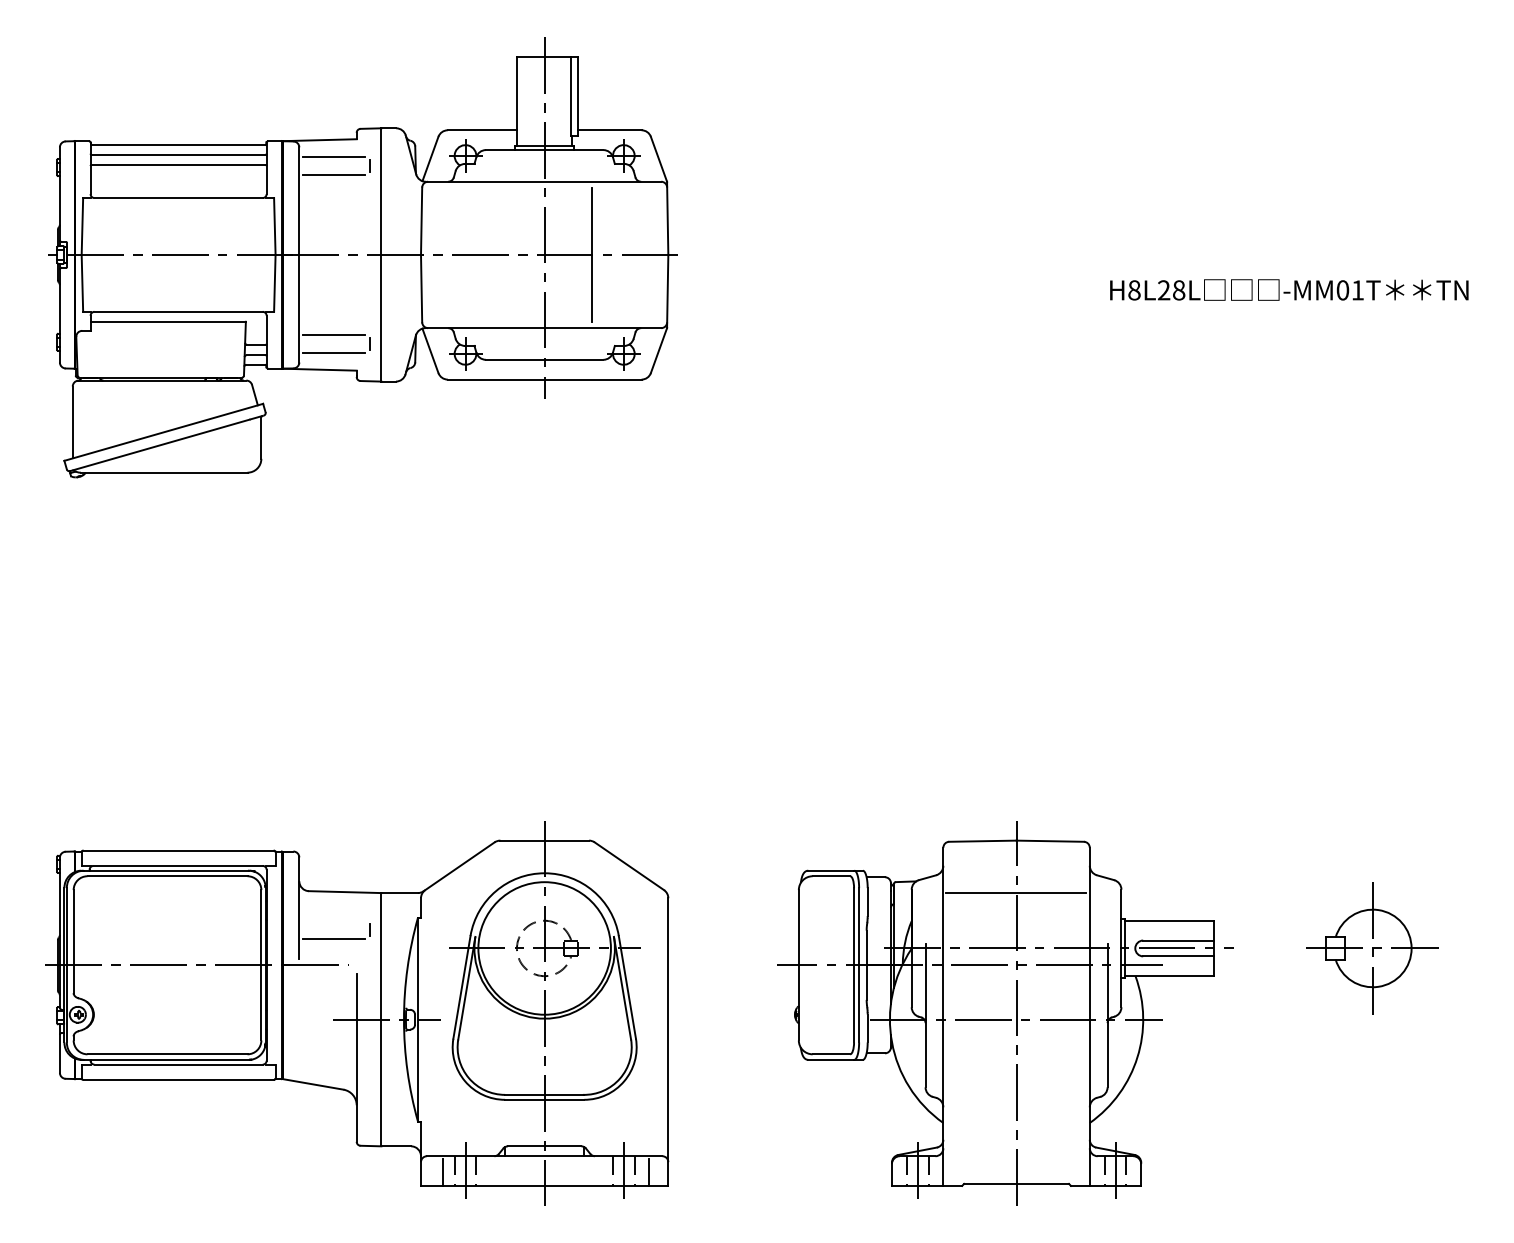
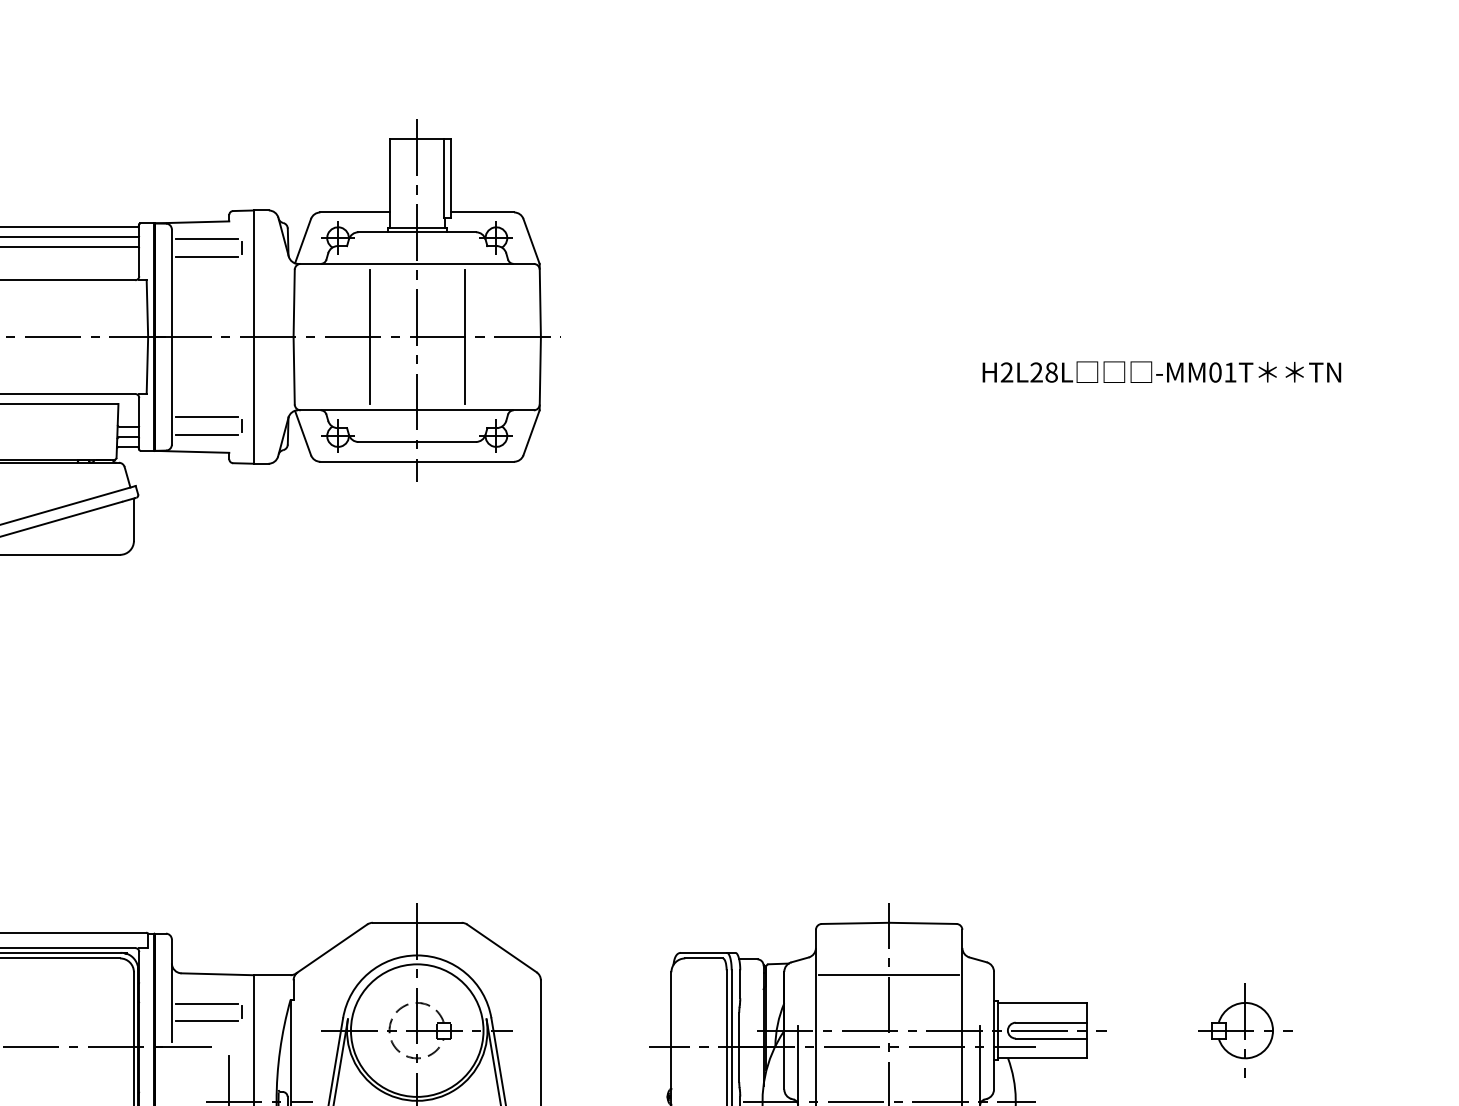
line: (497, 254) -> (370, 336), added
text: (1134, 290) -> (1007, 372), H8L28L -> H2L28L
line: (334, 921) -> (207, 1003), added
part: (1372, 948) -> (1245, 1030), size x0.71

